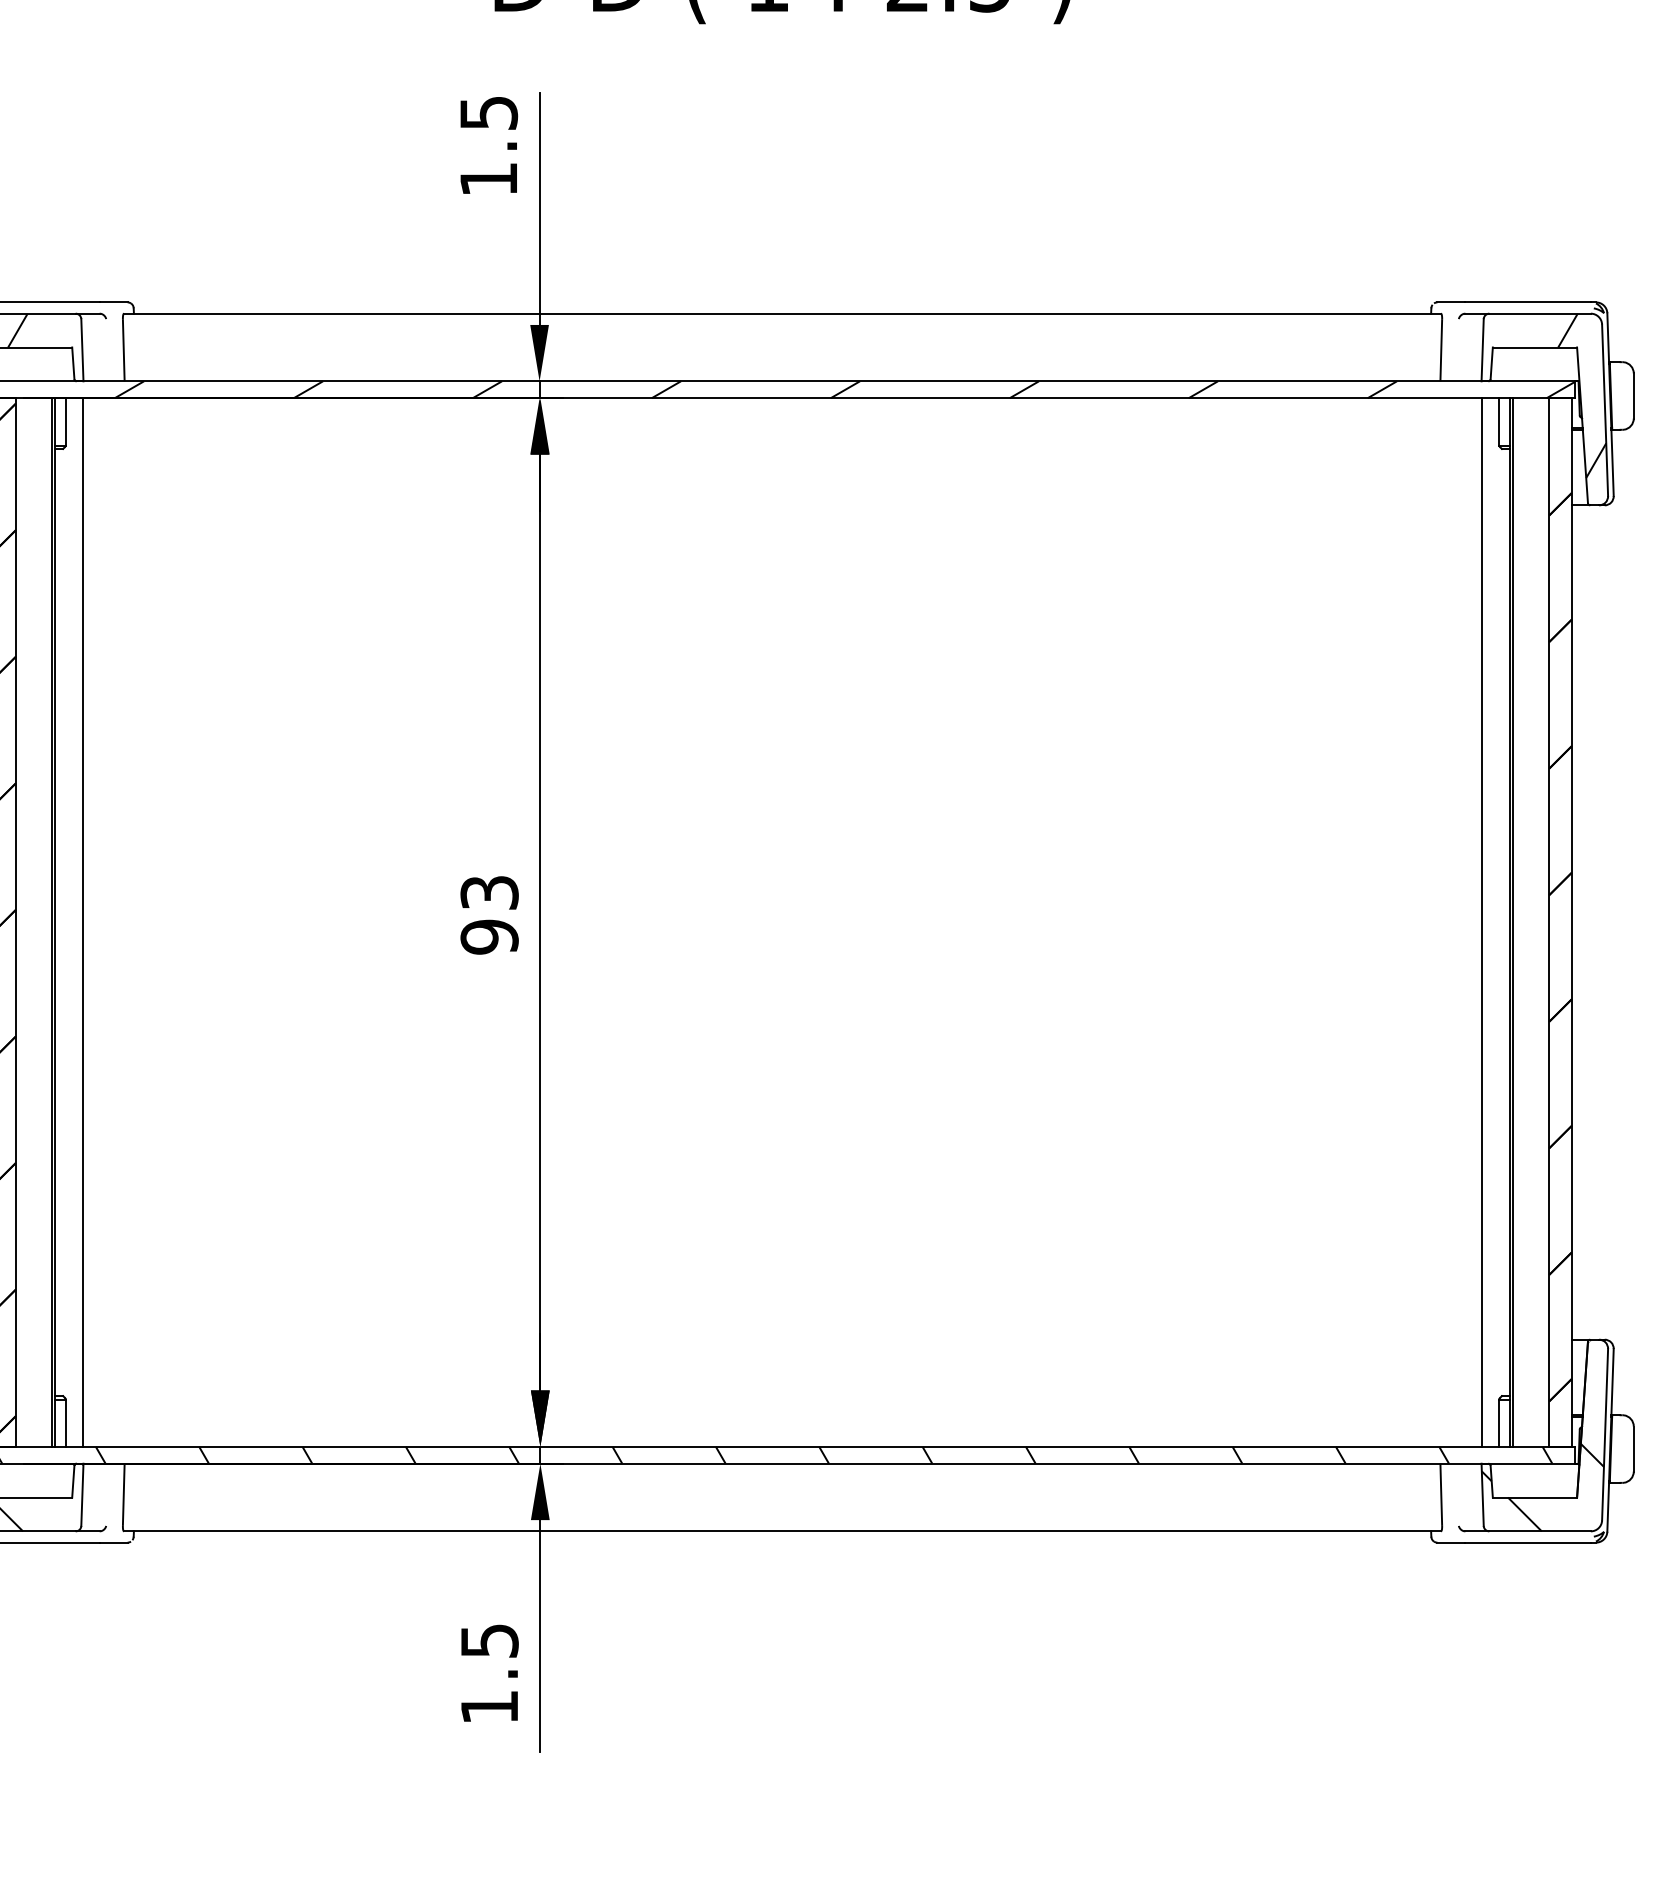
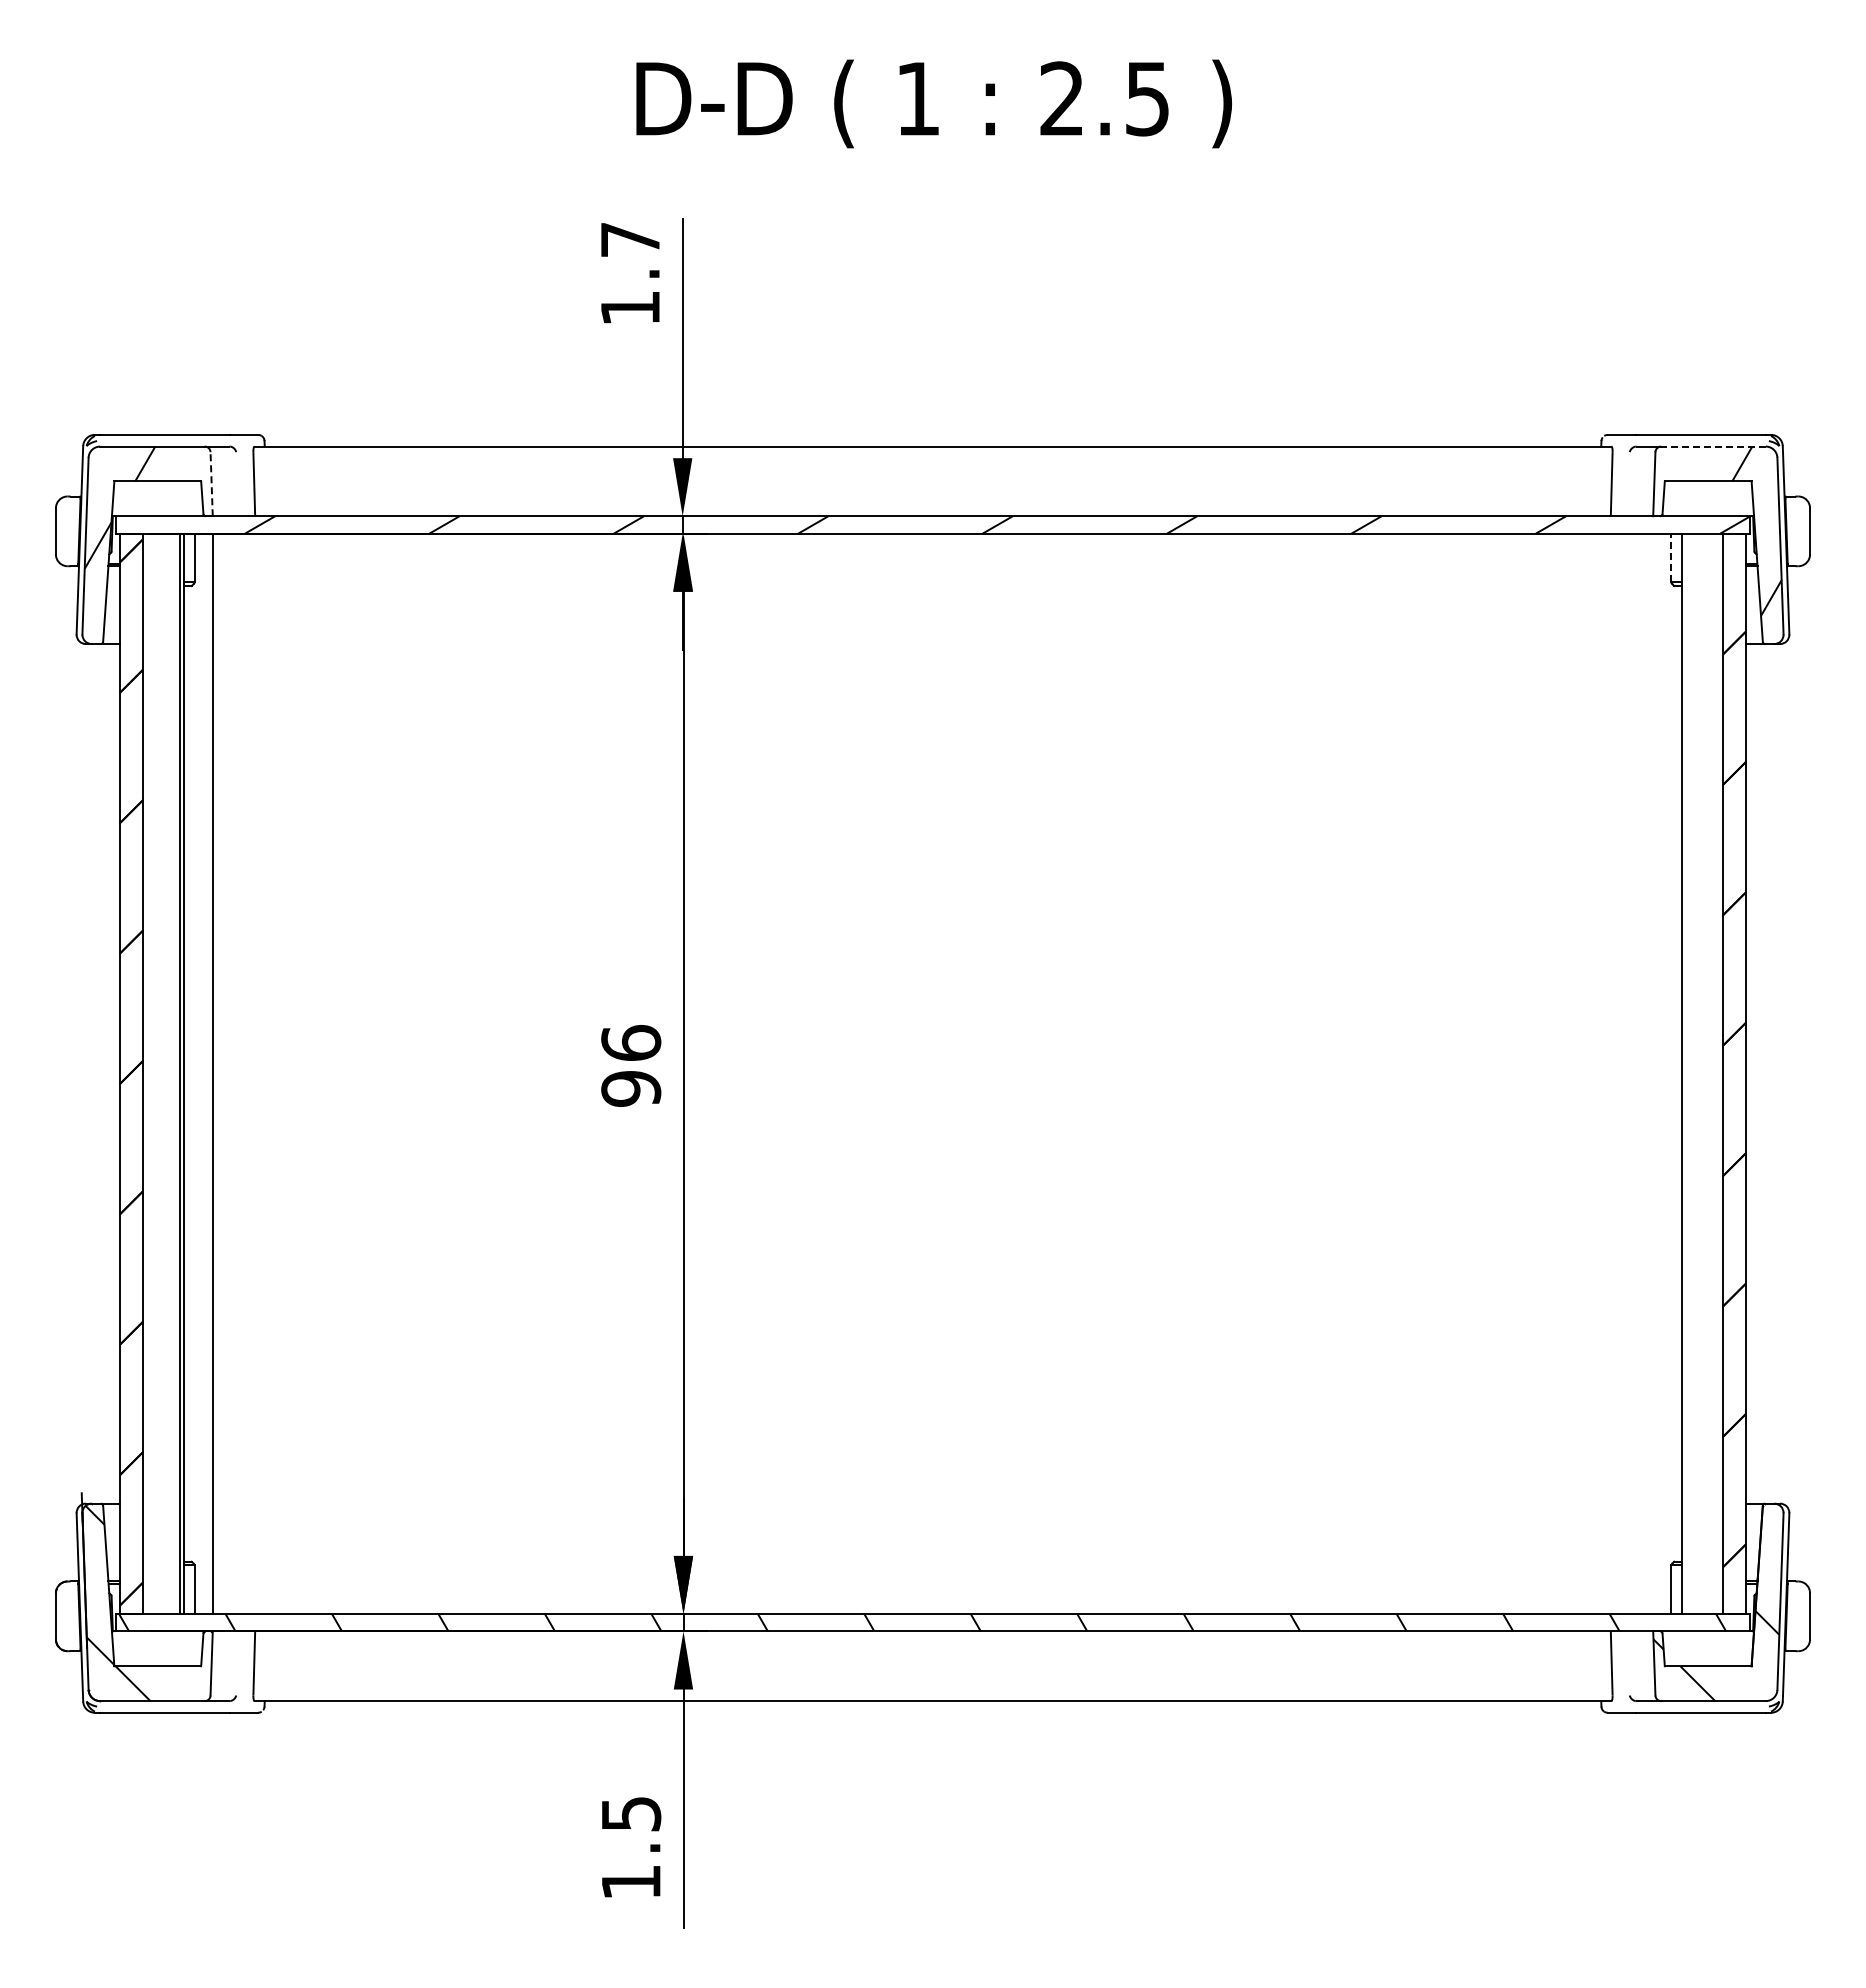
text: (488, 113) -> (630, 240), 1.5 -> 1.7
line: (1540, 313) -> (1713, 446), solid -> dashed
line: (82, 349) -> (211, 483), solid -> dashed
line: (1498, 421) -> (1670, 557), solid -> dashed
text: (489, 892) -> (631, 1042), 93 -> 96
line: (1481, 922) -> (1653, 1073), removed
line: (1512, 922) -> (1685, 1073), removed

